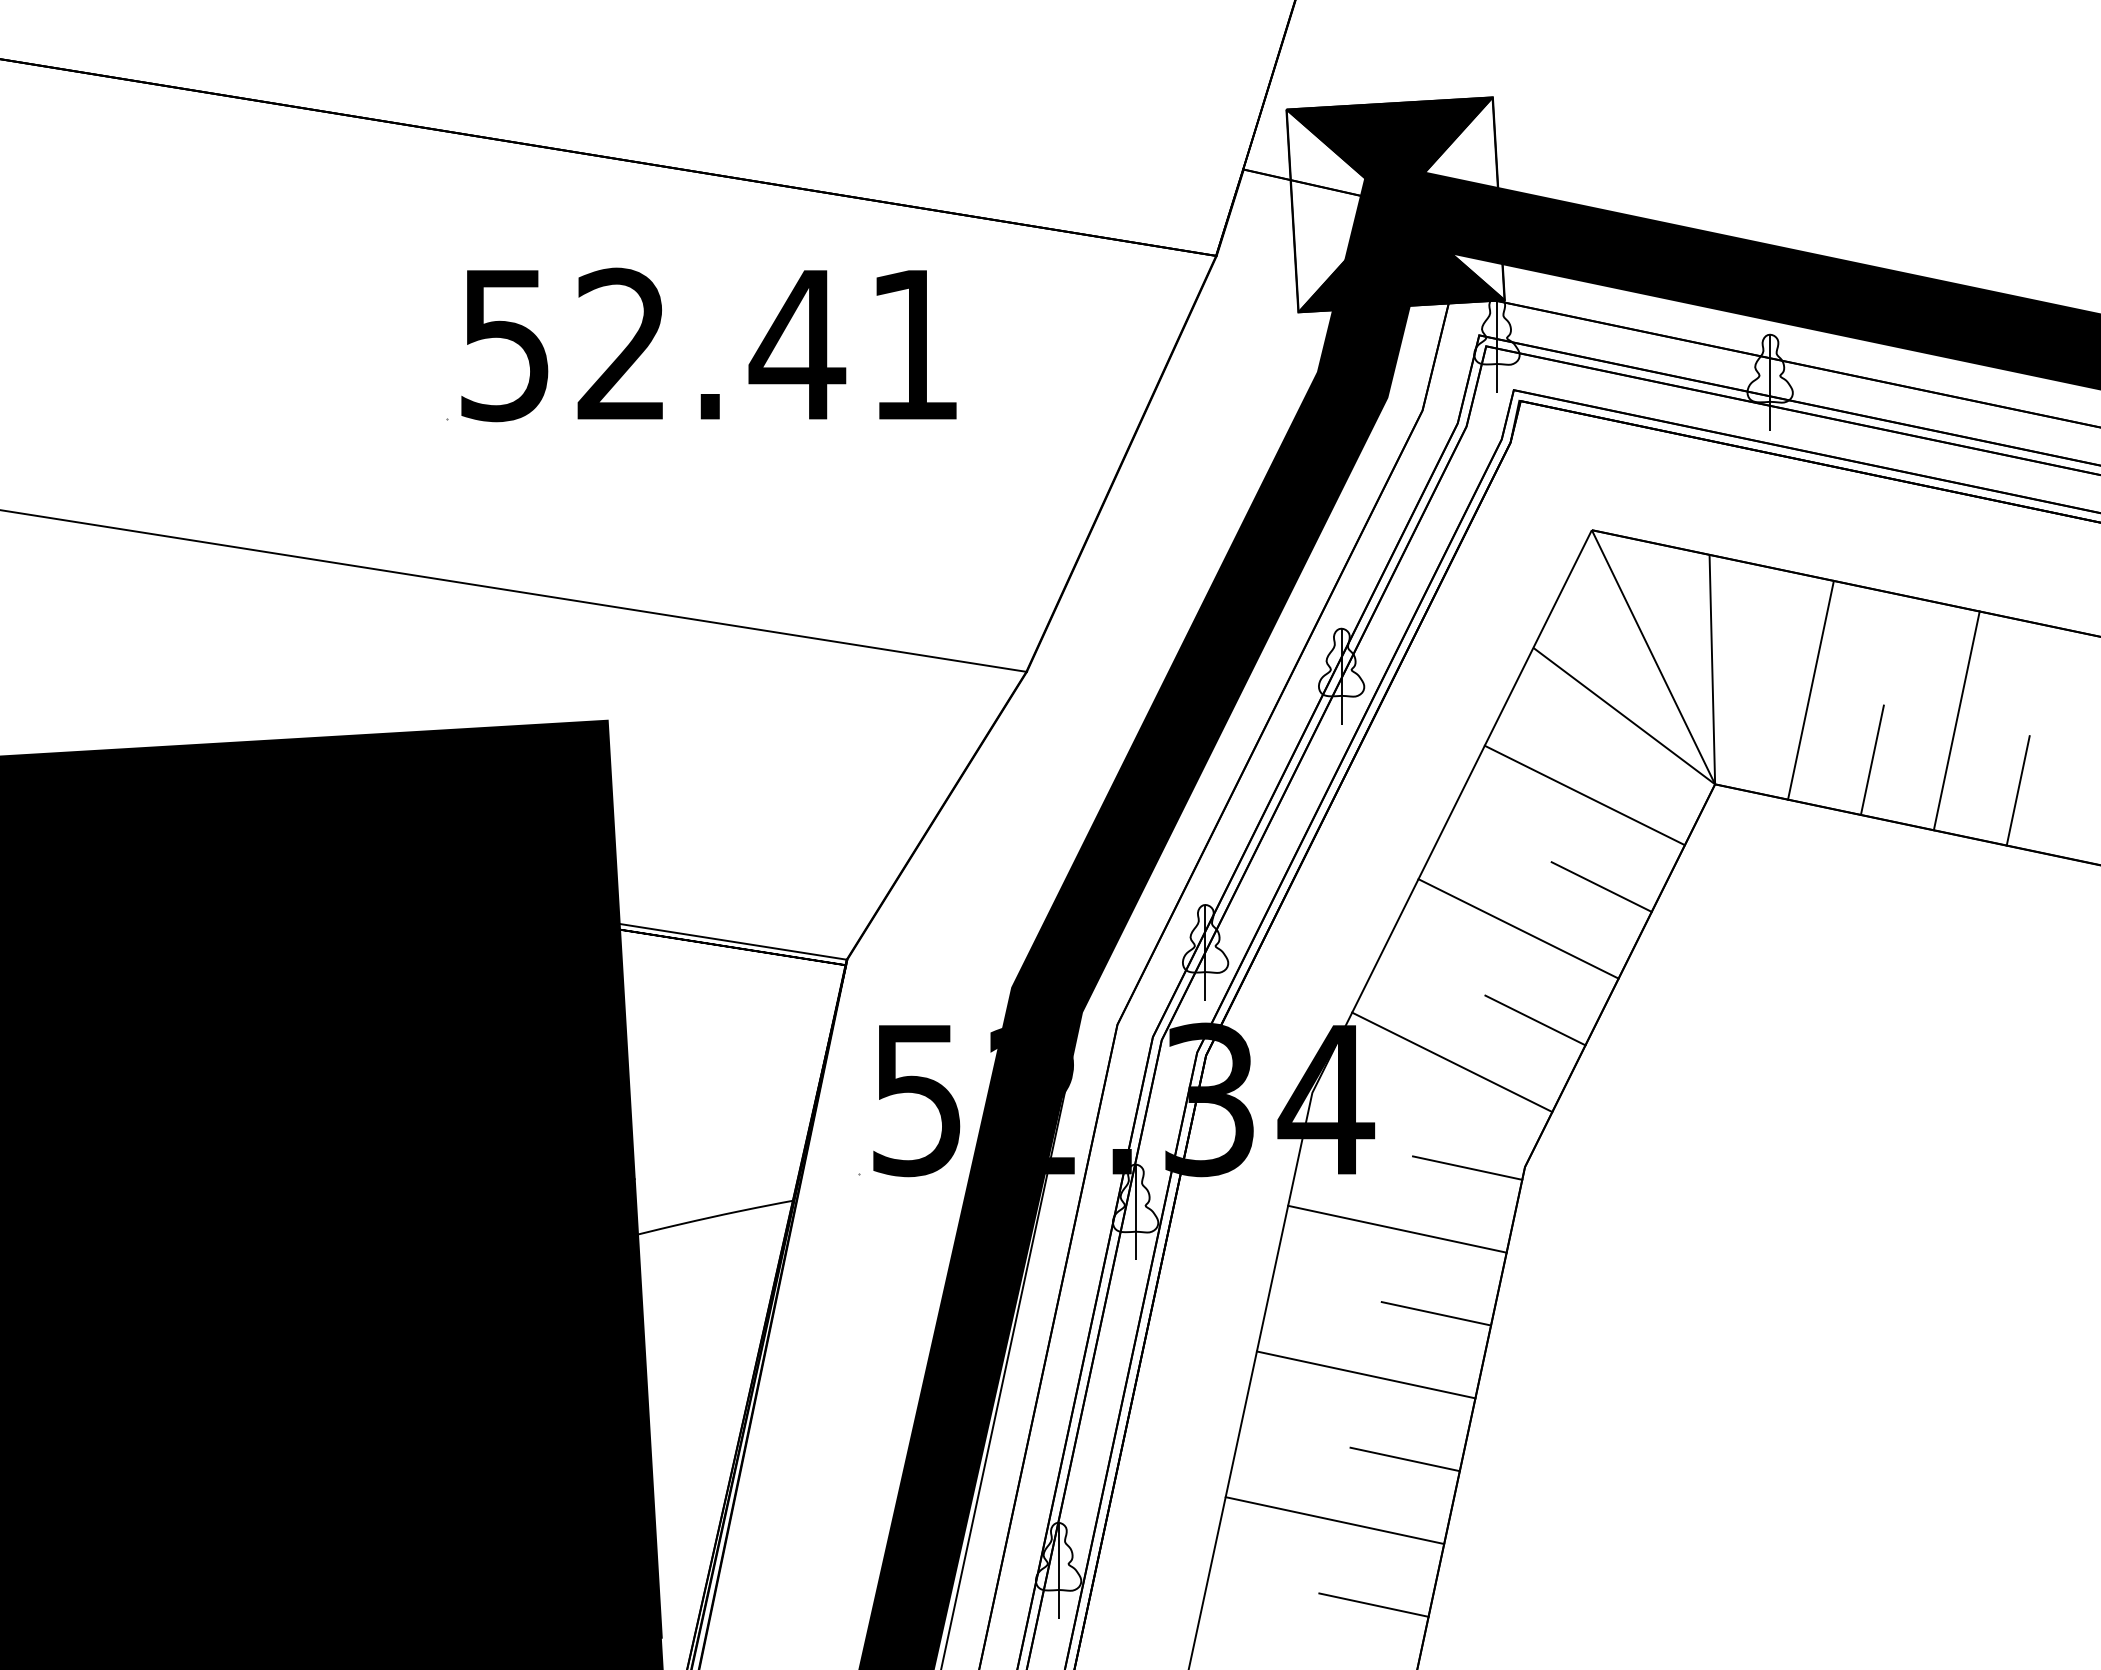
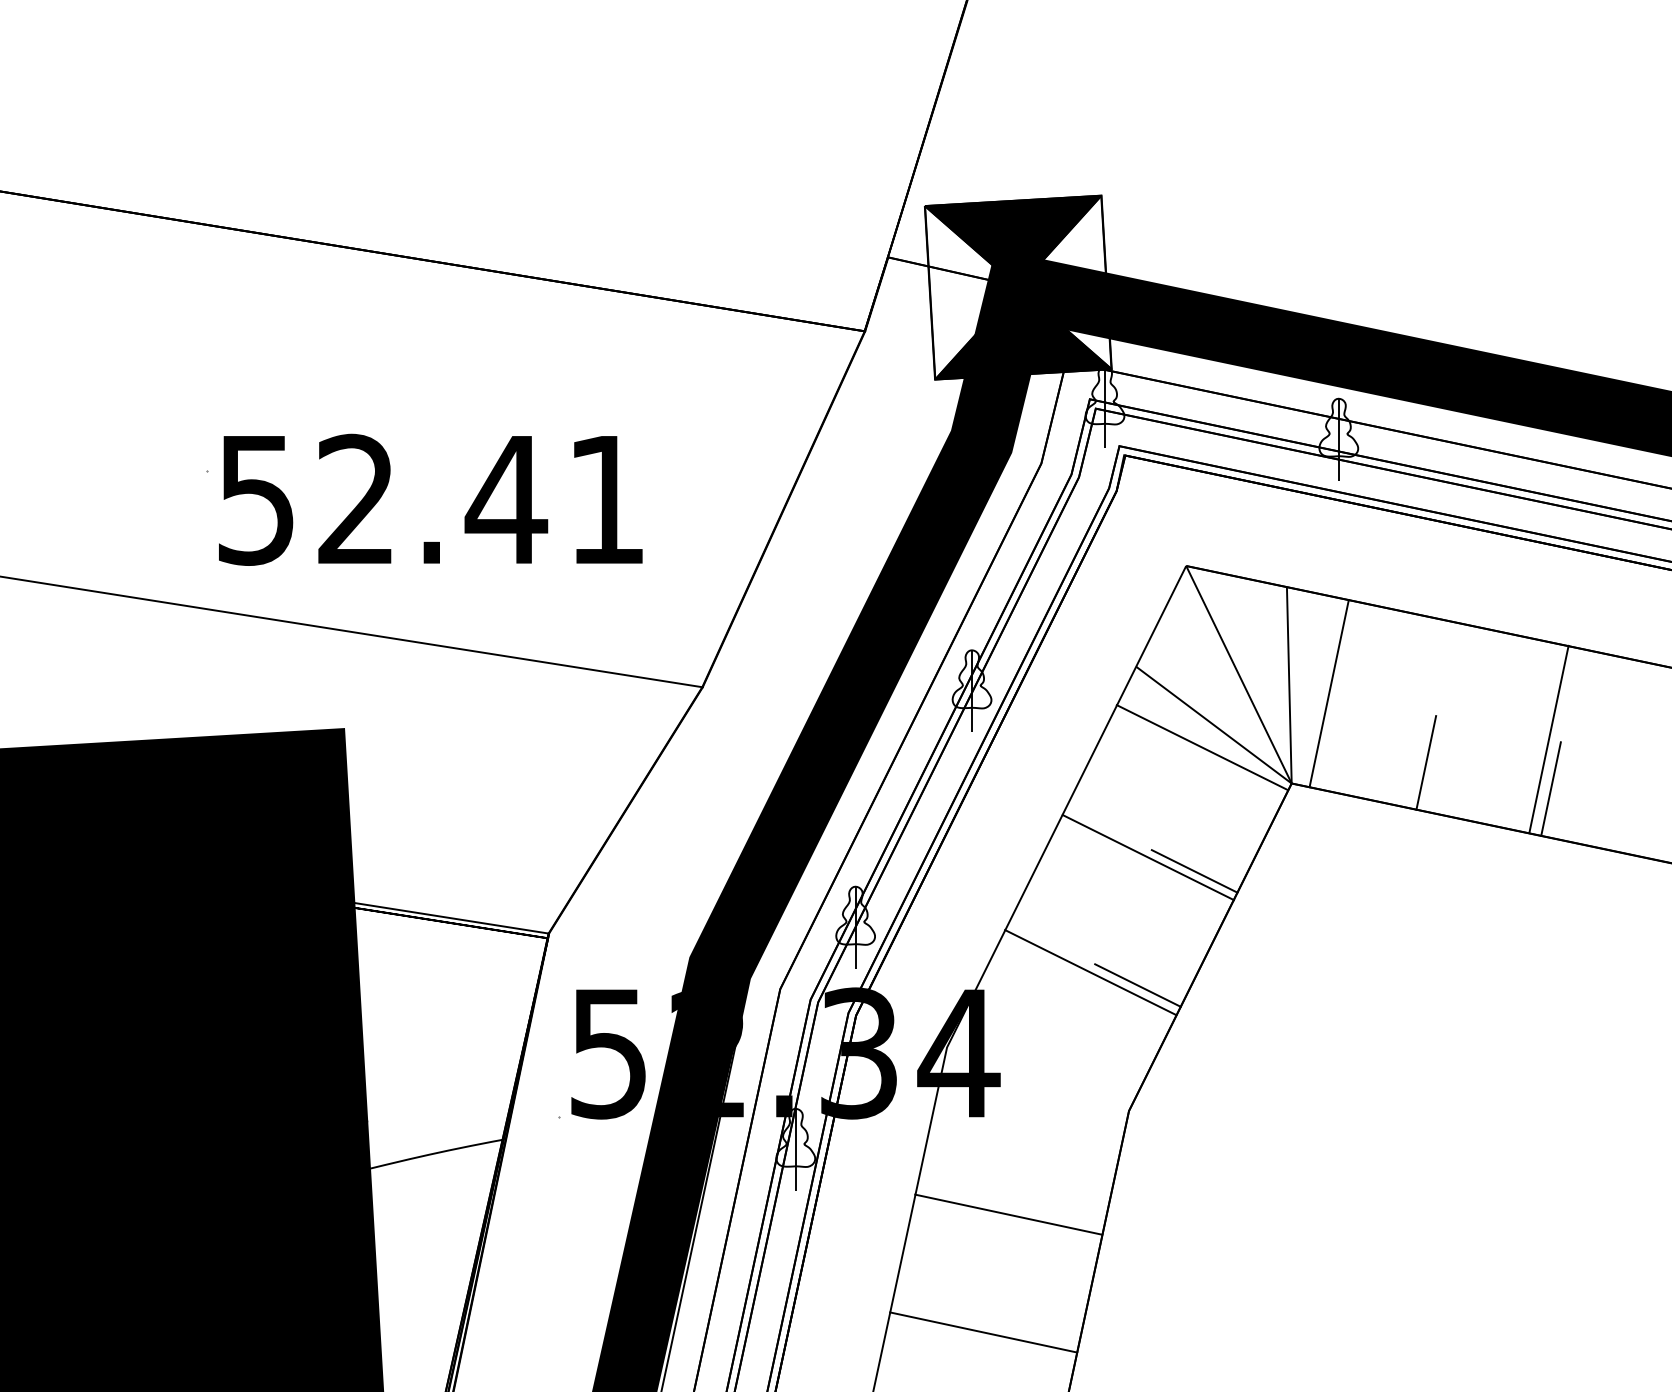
text: (708, 344) -> (430, 499), moved
line: (1810, 689) -> (1328, 692), moved
line: (1956, 720) -> (1548, 739), moved
line: (1584, 795) -> (1202, 747), moved
line: (1518, 928) -> (1148, 857), moved
line: (1452, 1062) -> (1090, 972), moved
line: (1467, 1167) -> (1079, 1111), removed
line: (1397, 1228) -> (1008, 1214), moved
line: (1436, 1313) -> (1053, 1236), removed
line: (1365, 1374) -> (983, 1332), moved
line: (1404, 1459) -> (1025, 1361), removed

